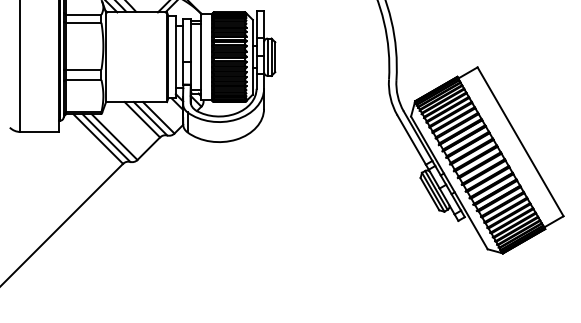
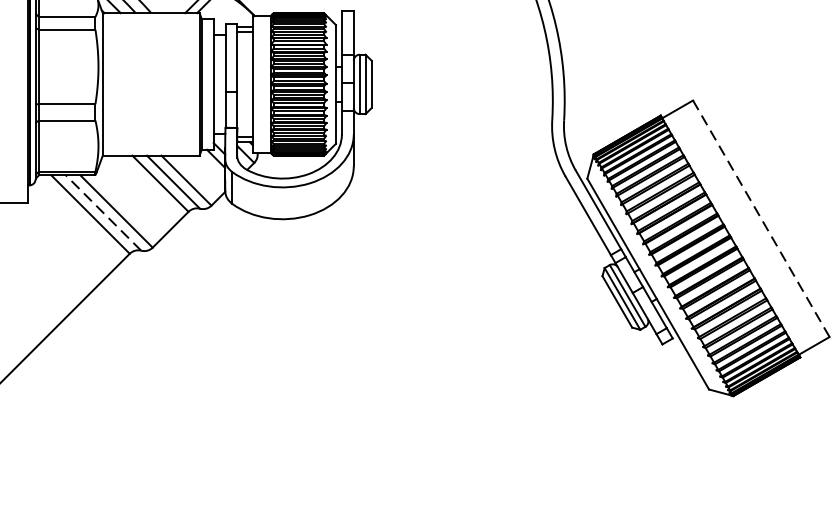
line: (106, 138) -> (103, 213), solid -> dashed
line: (520, 141) -> (761, 218), solid -> dashed

